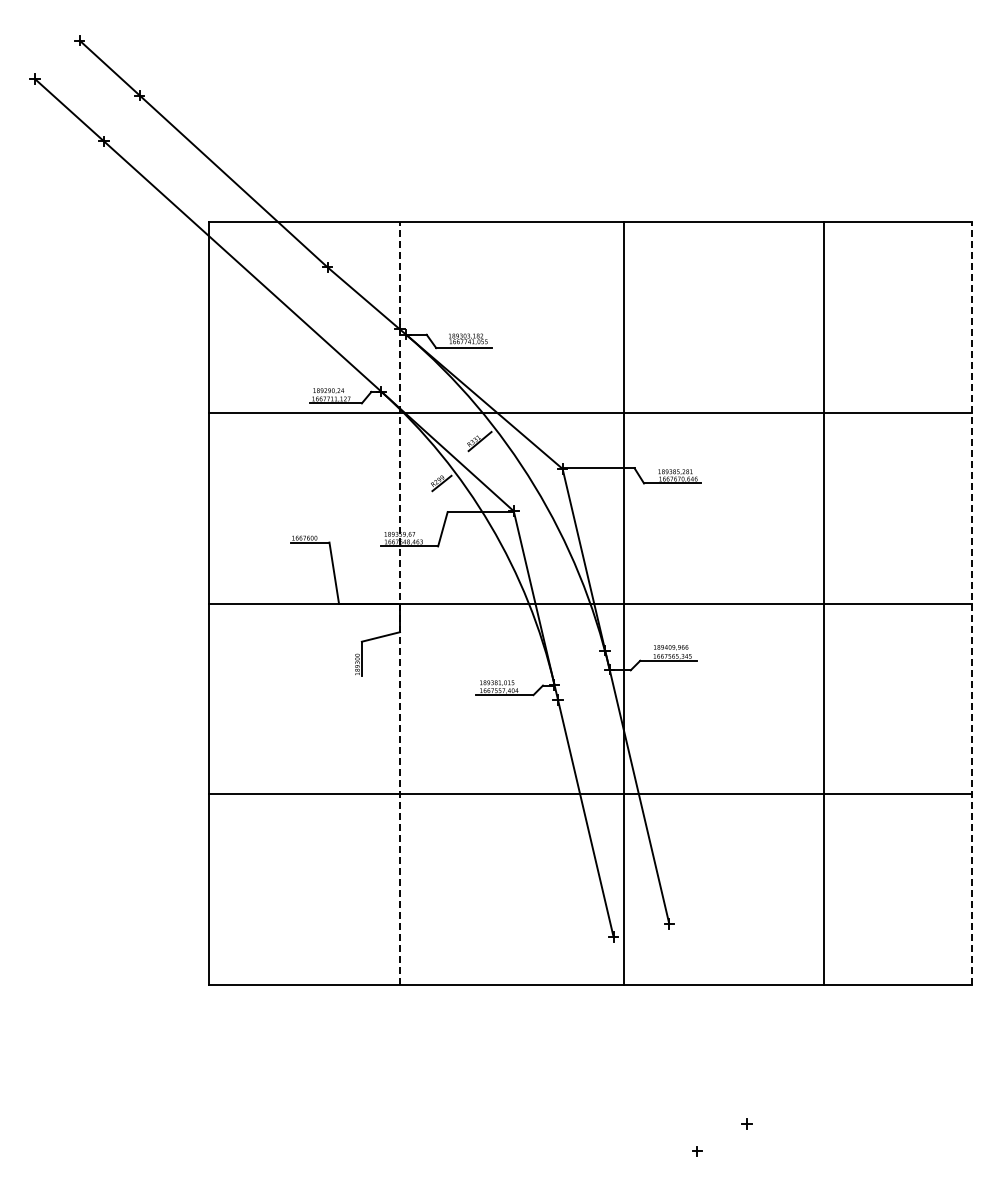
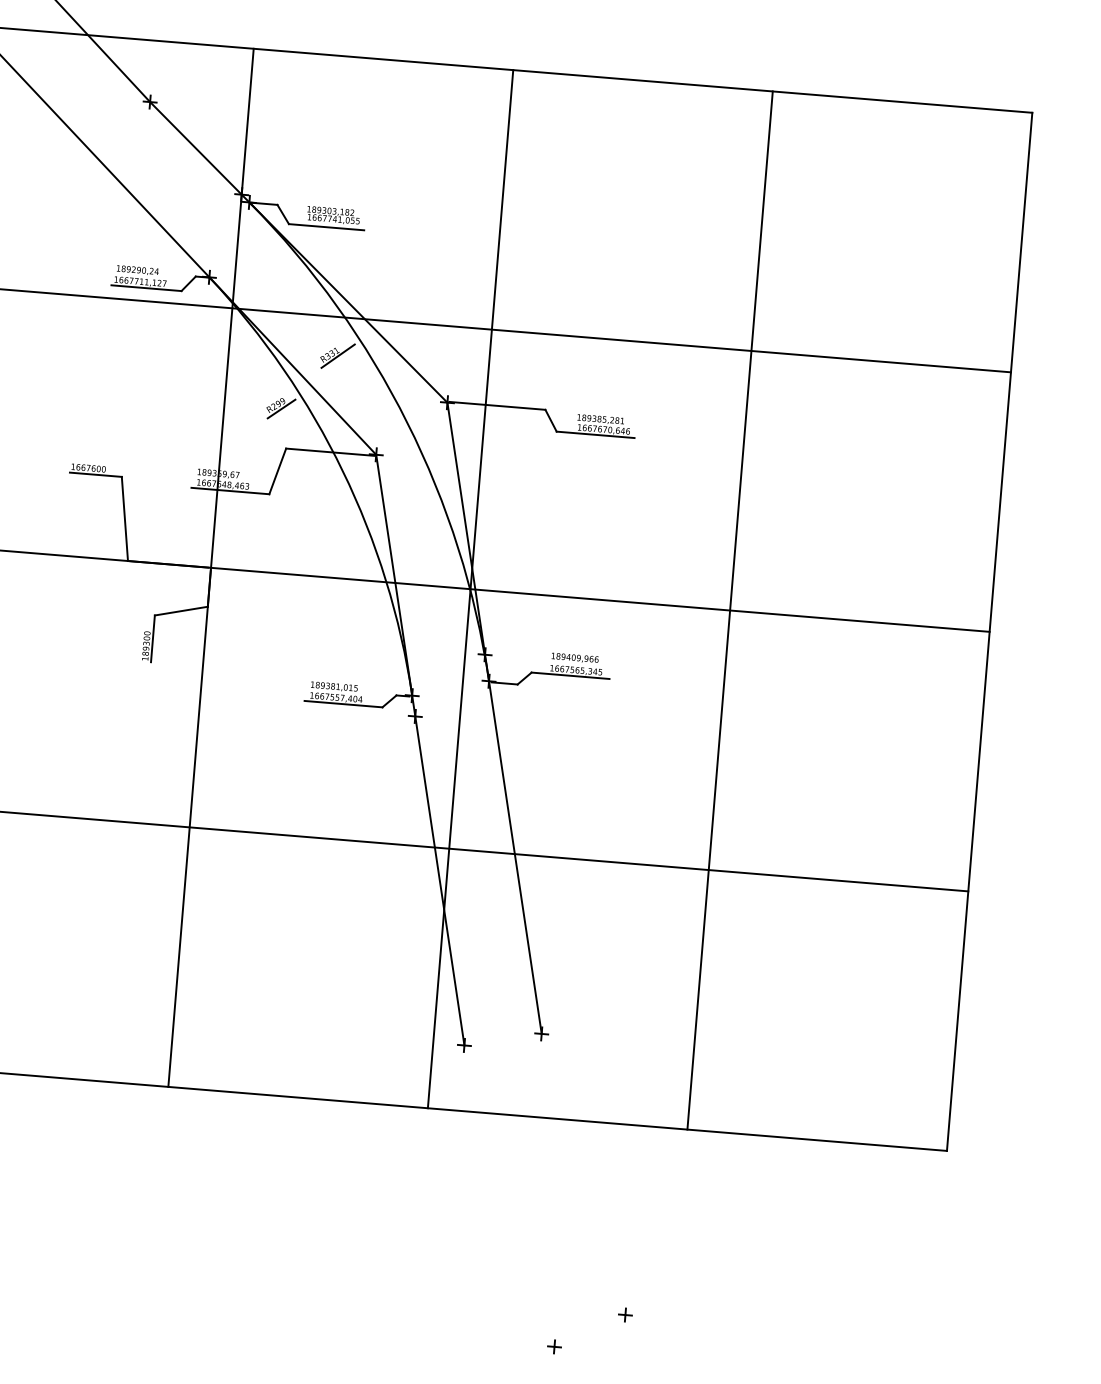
line: (400, 603) -> (211, 567), dashed -> solid
line: (623, 603) -> (470, 589), moved
line: (824, 603) -> (730, 610), moved
line: (972, 603) -> (990, 631), dashed -> solid

